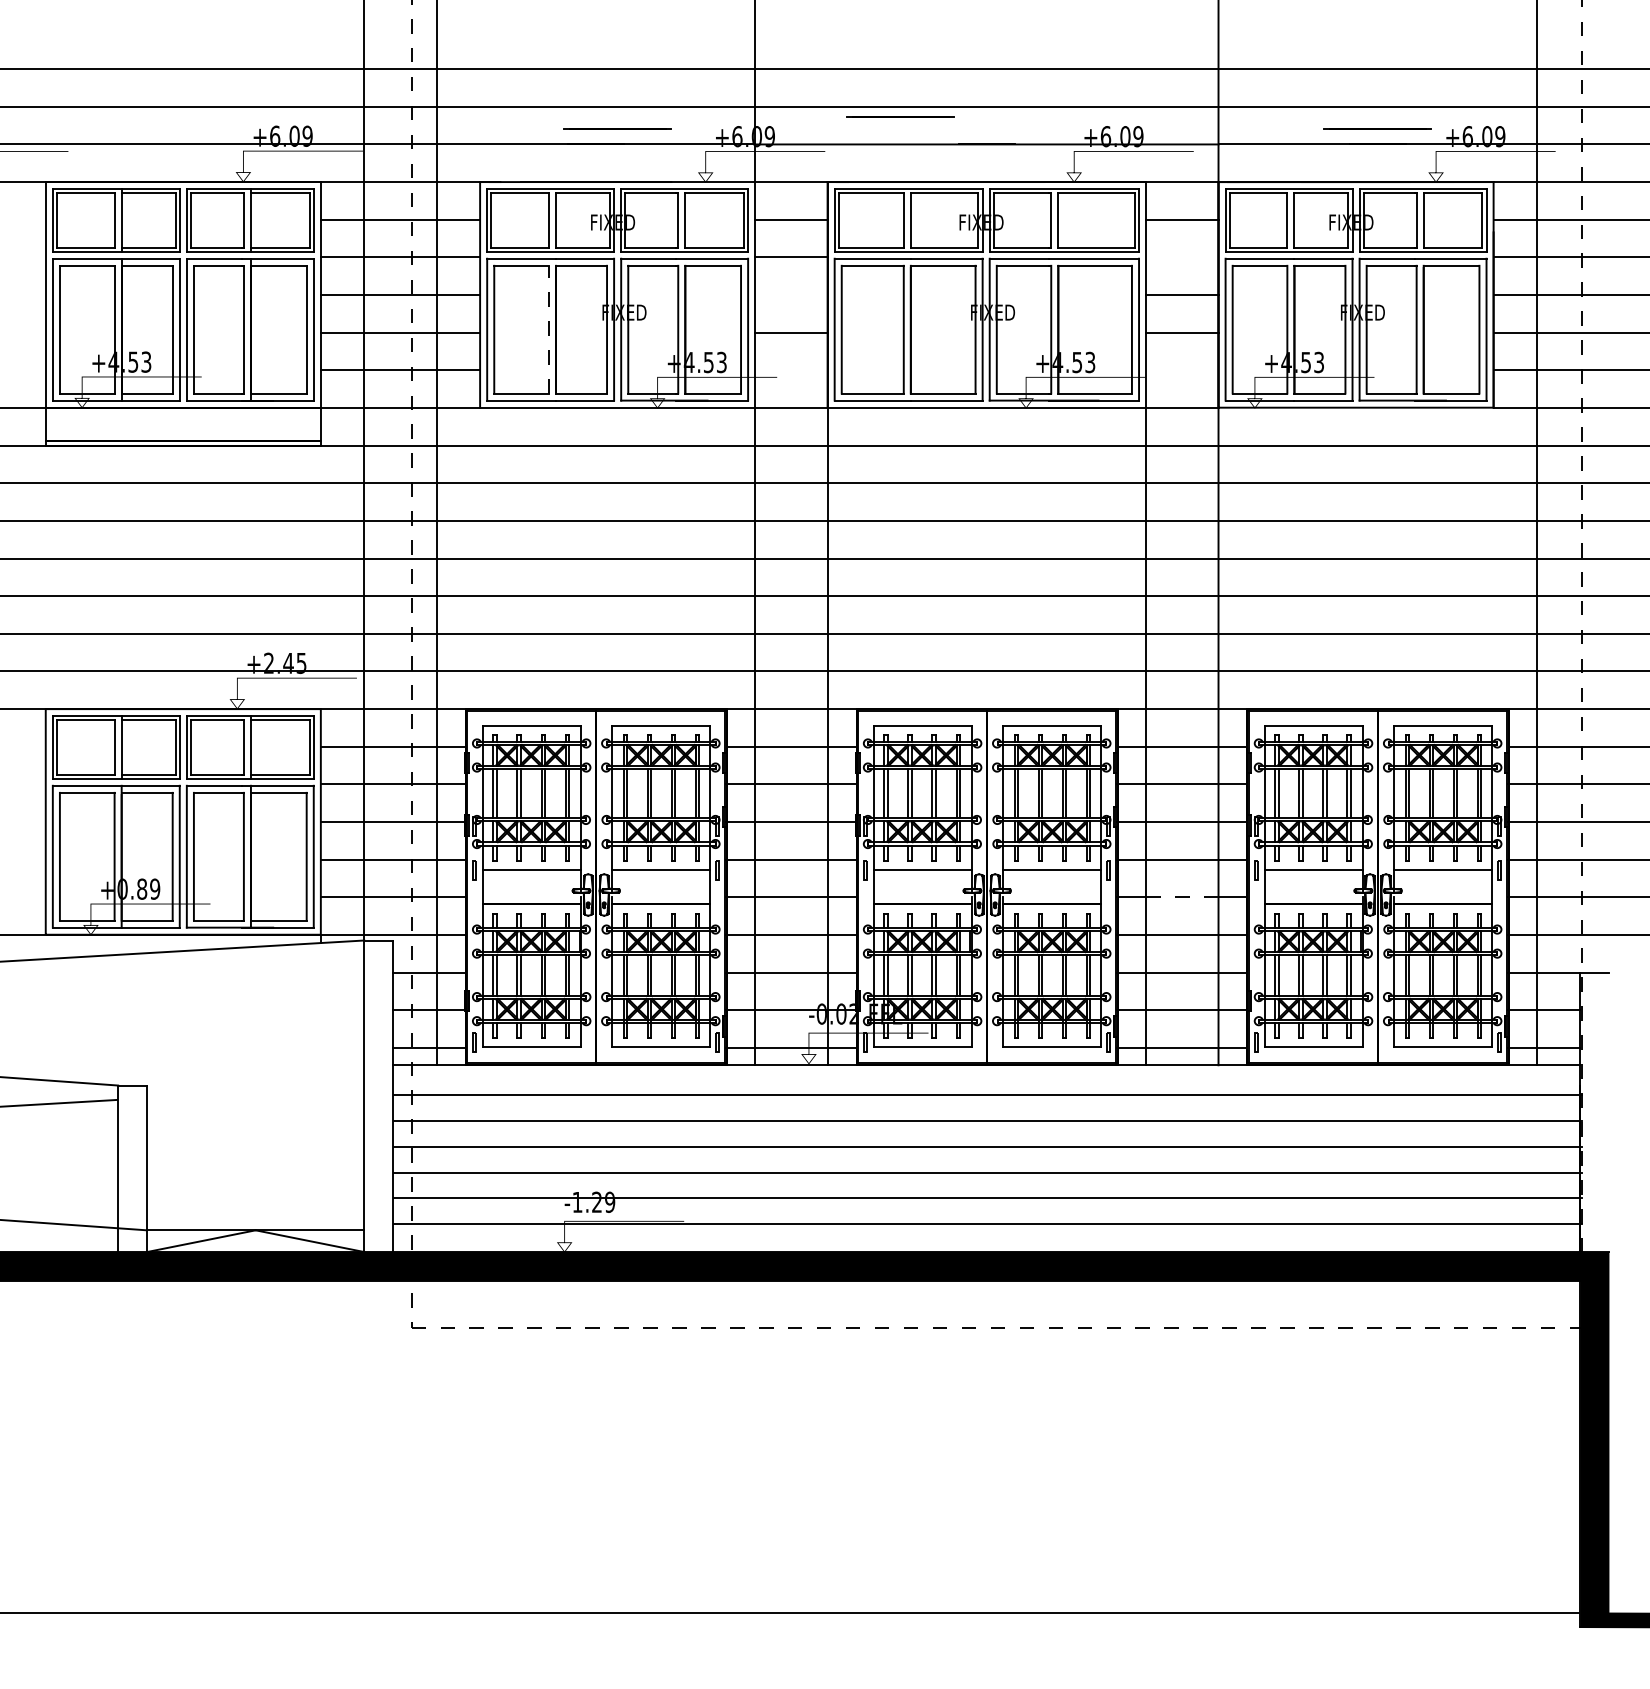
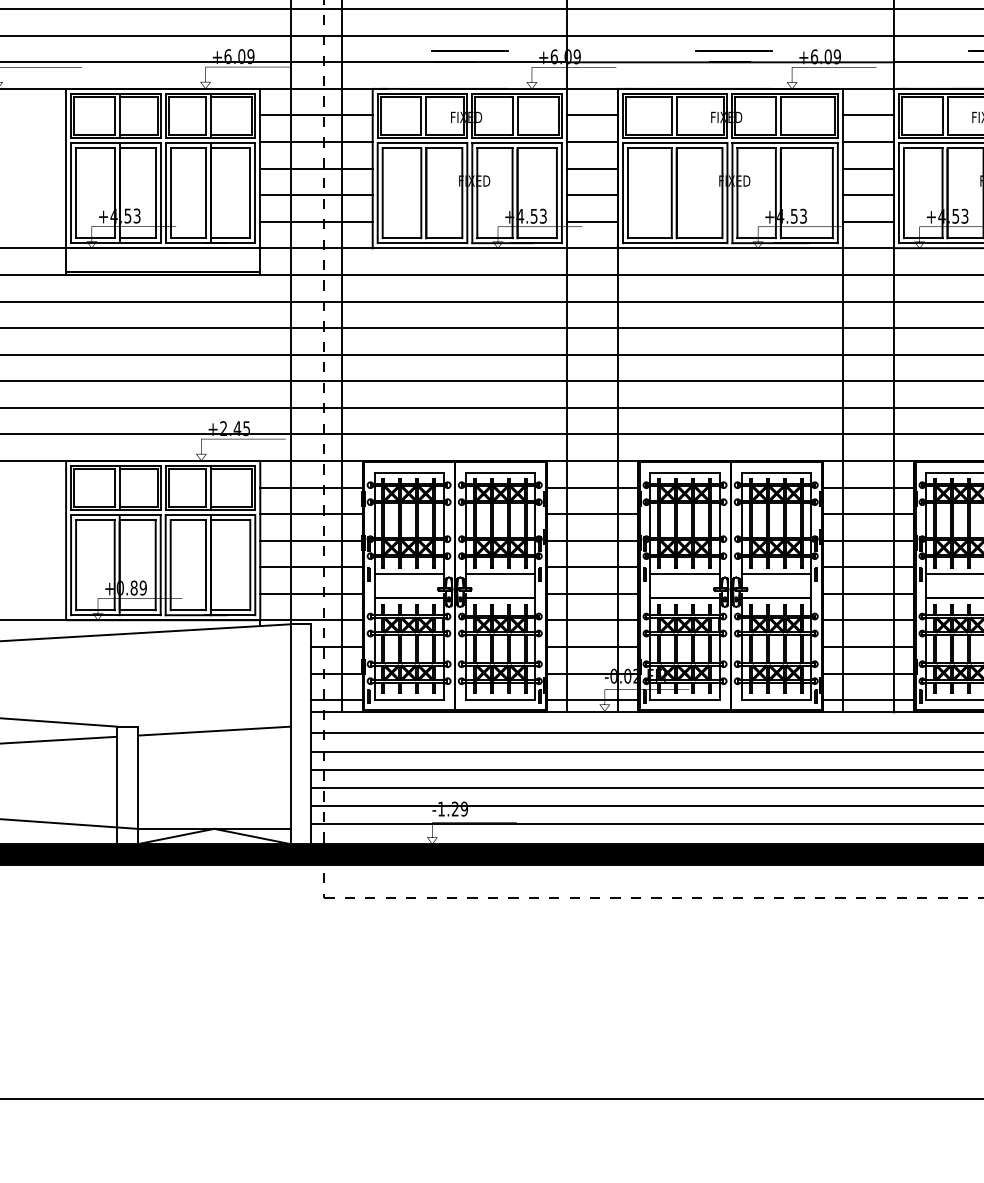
line: (900, 116) -> (733, 51), moved
line: (1182, 257) -> (868, 142), added
line: (791, 295) -> (592, 168), added
line: (548, 329) -> (420, 192), dashed -> solid
line: (791, 370) -> (592, 221), added
line: (1182, 370) -> (868, 221), added
line: (1182, 897) -> (868, 593), dashed -> solid
line: (255, 1091) -> (214, 730), added

